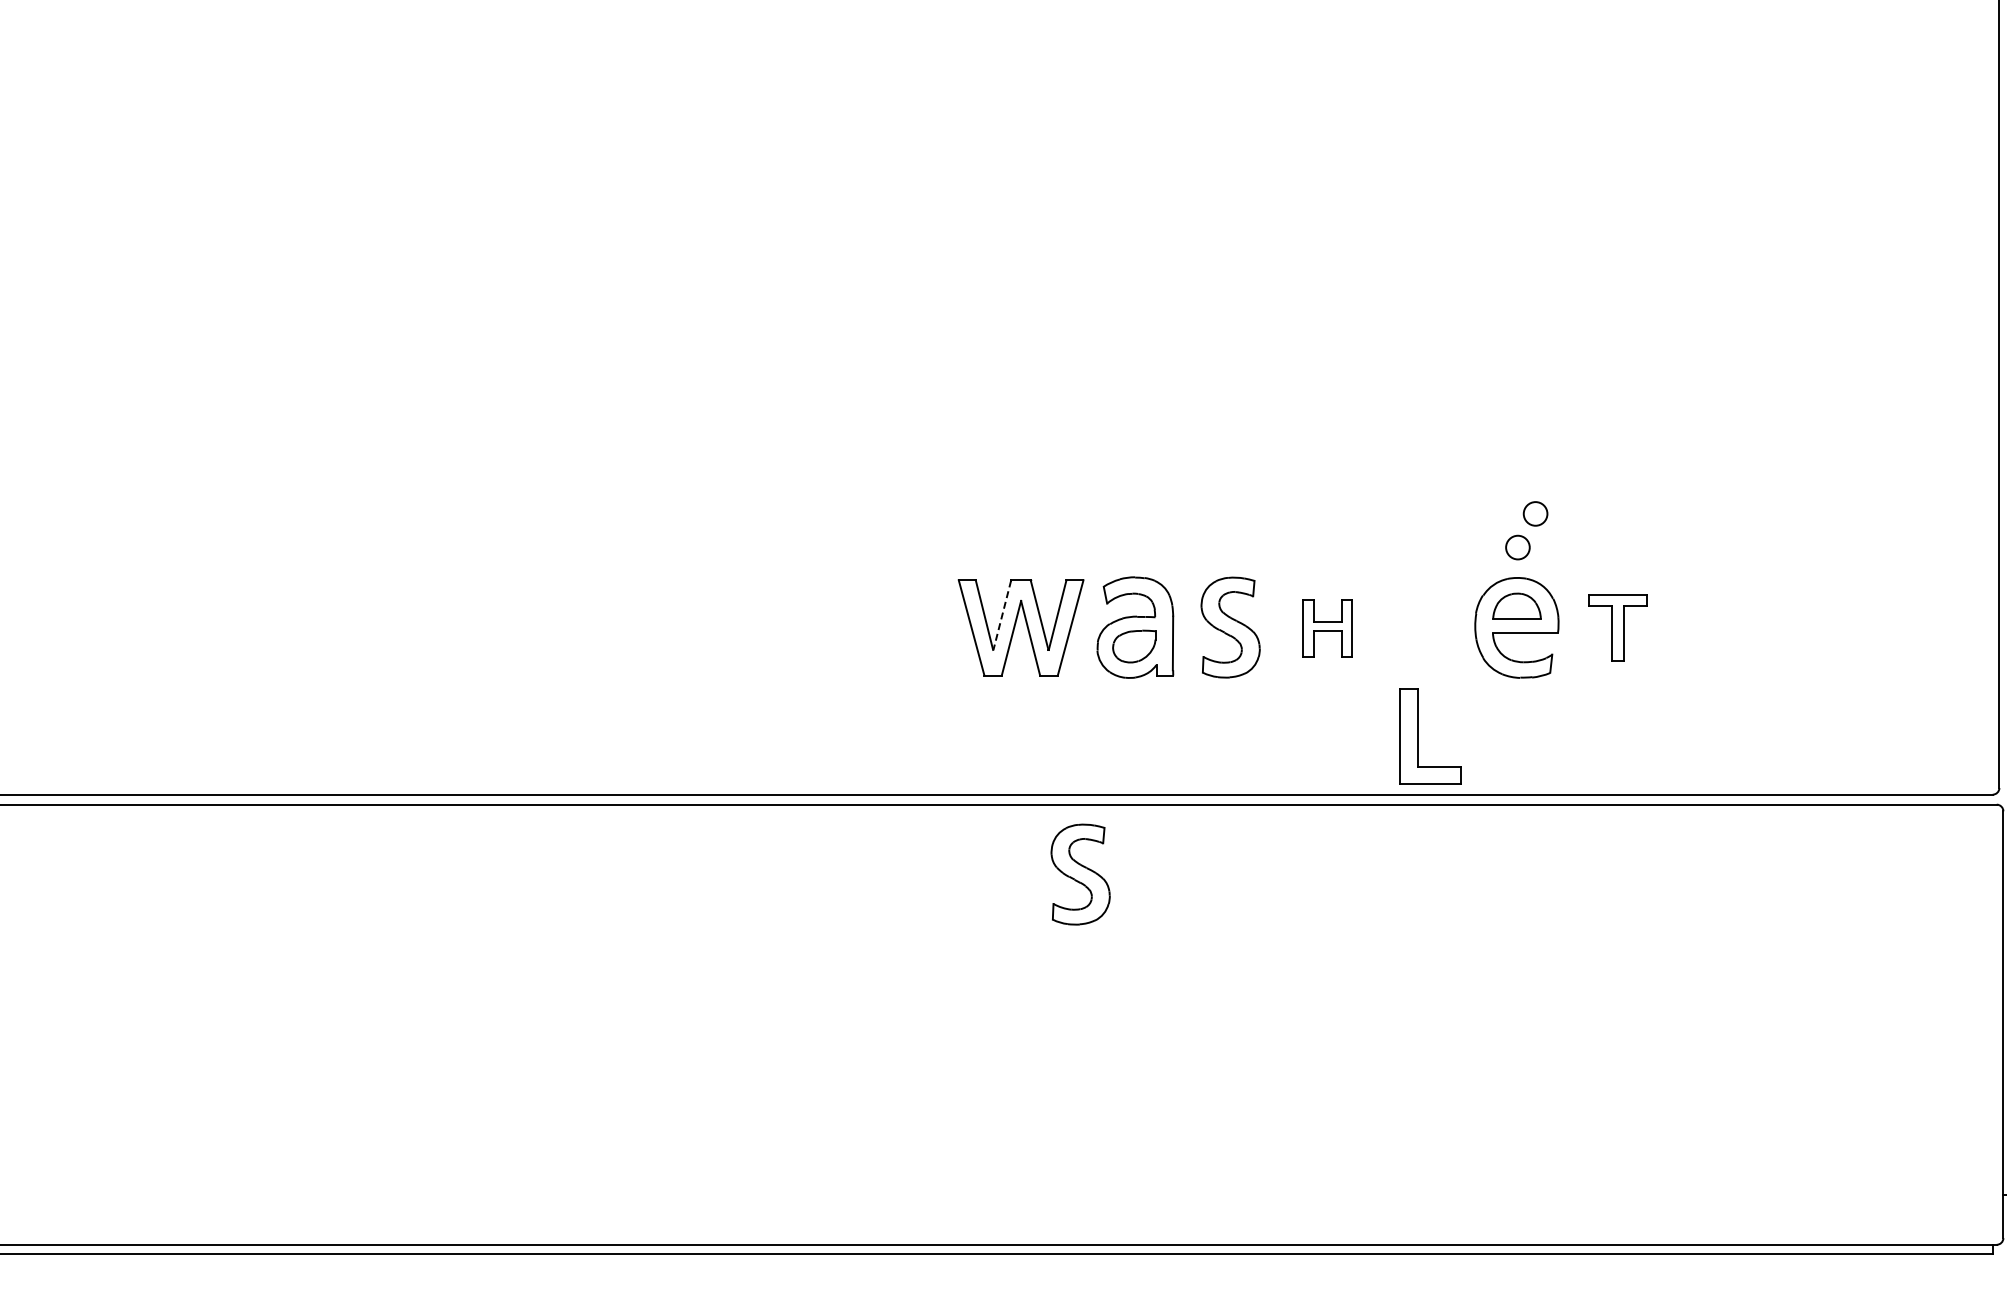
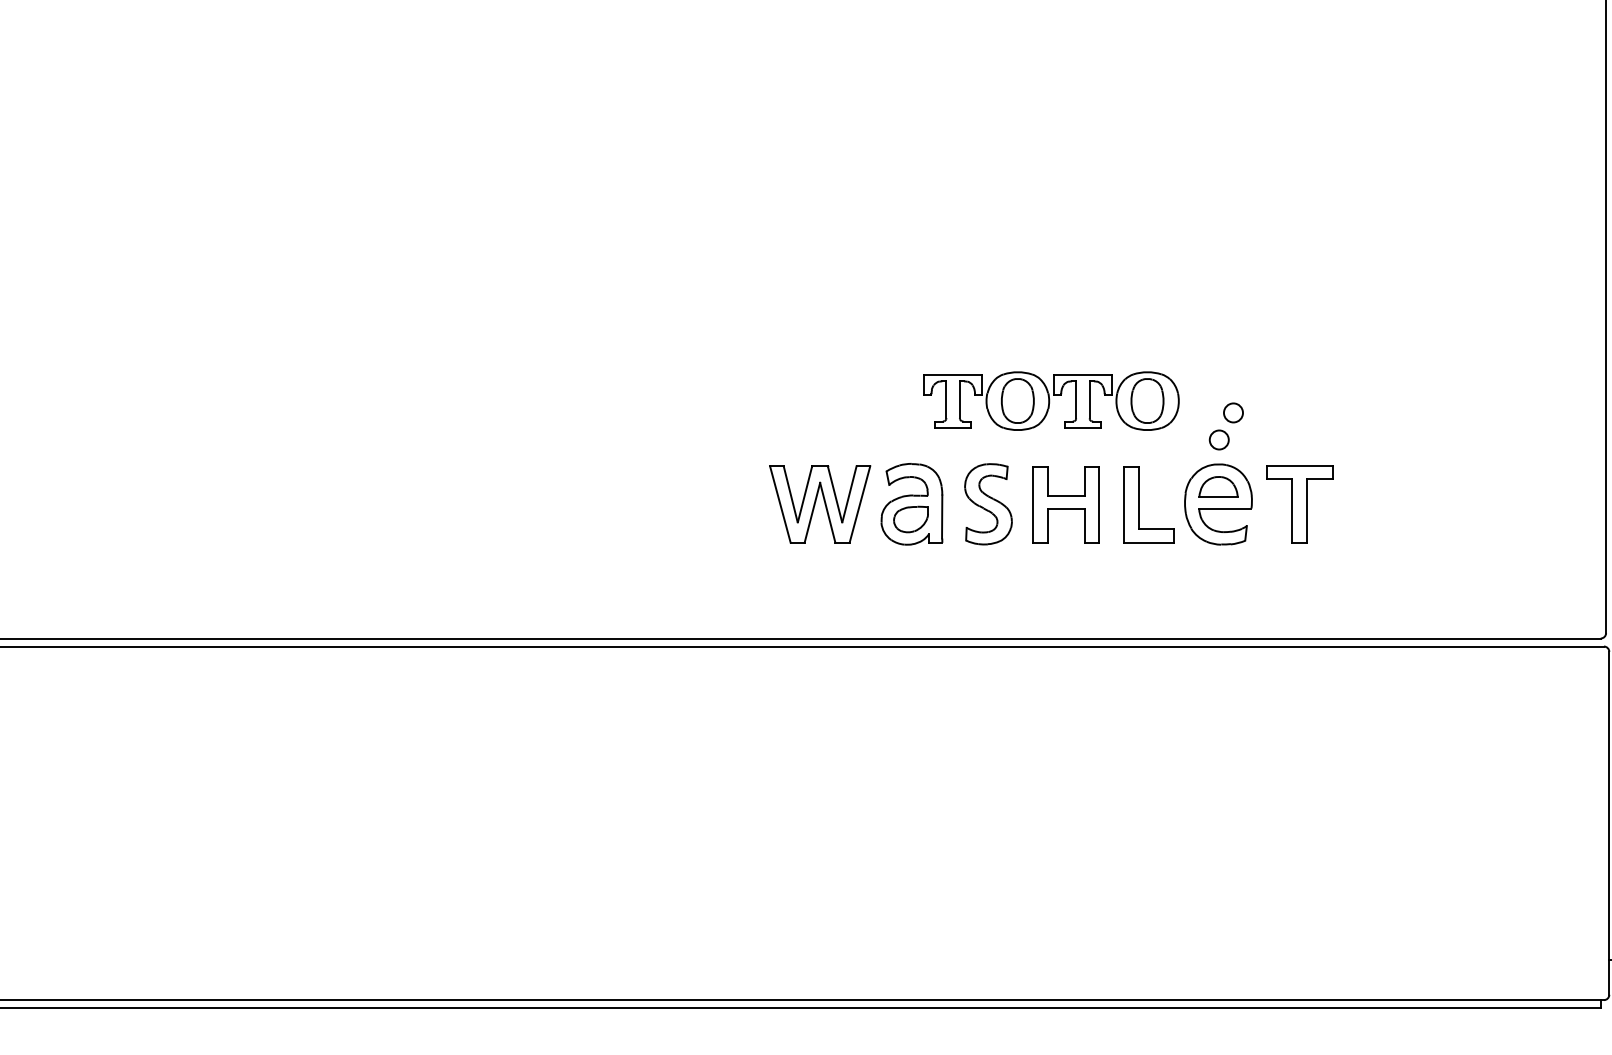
part: (1309, 498) -> (1051, 400), added
line: (1002, 615) -> (805, 494), dashed -> solid
part: (1617, 627) -> (1299, 504), size x1.43
part: (1327, 628) -> (1066, 505), size x1.67
part: (1418, 736) -> (1139, 505), moved
part: (1080, 874) -> (867, 702), removed

